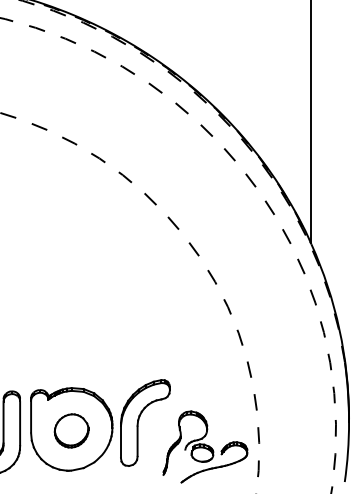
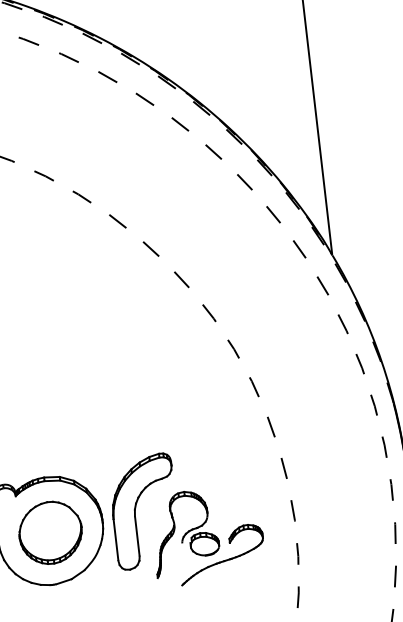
part: (71, 430) -> (50, 532), size x1.43
part: (205, 446) -> (207, 535), moved

